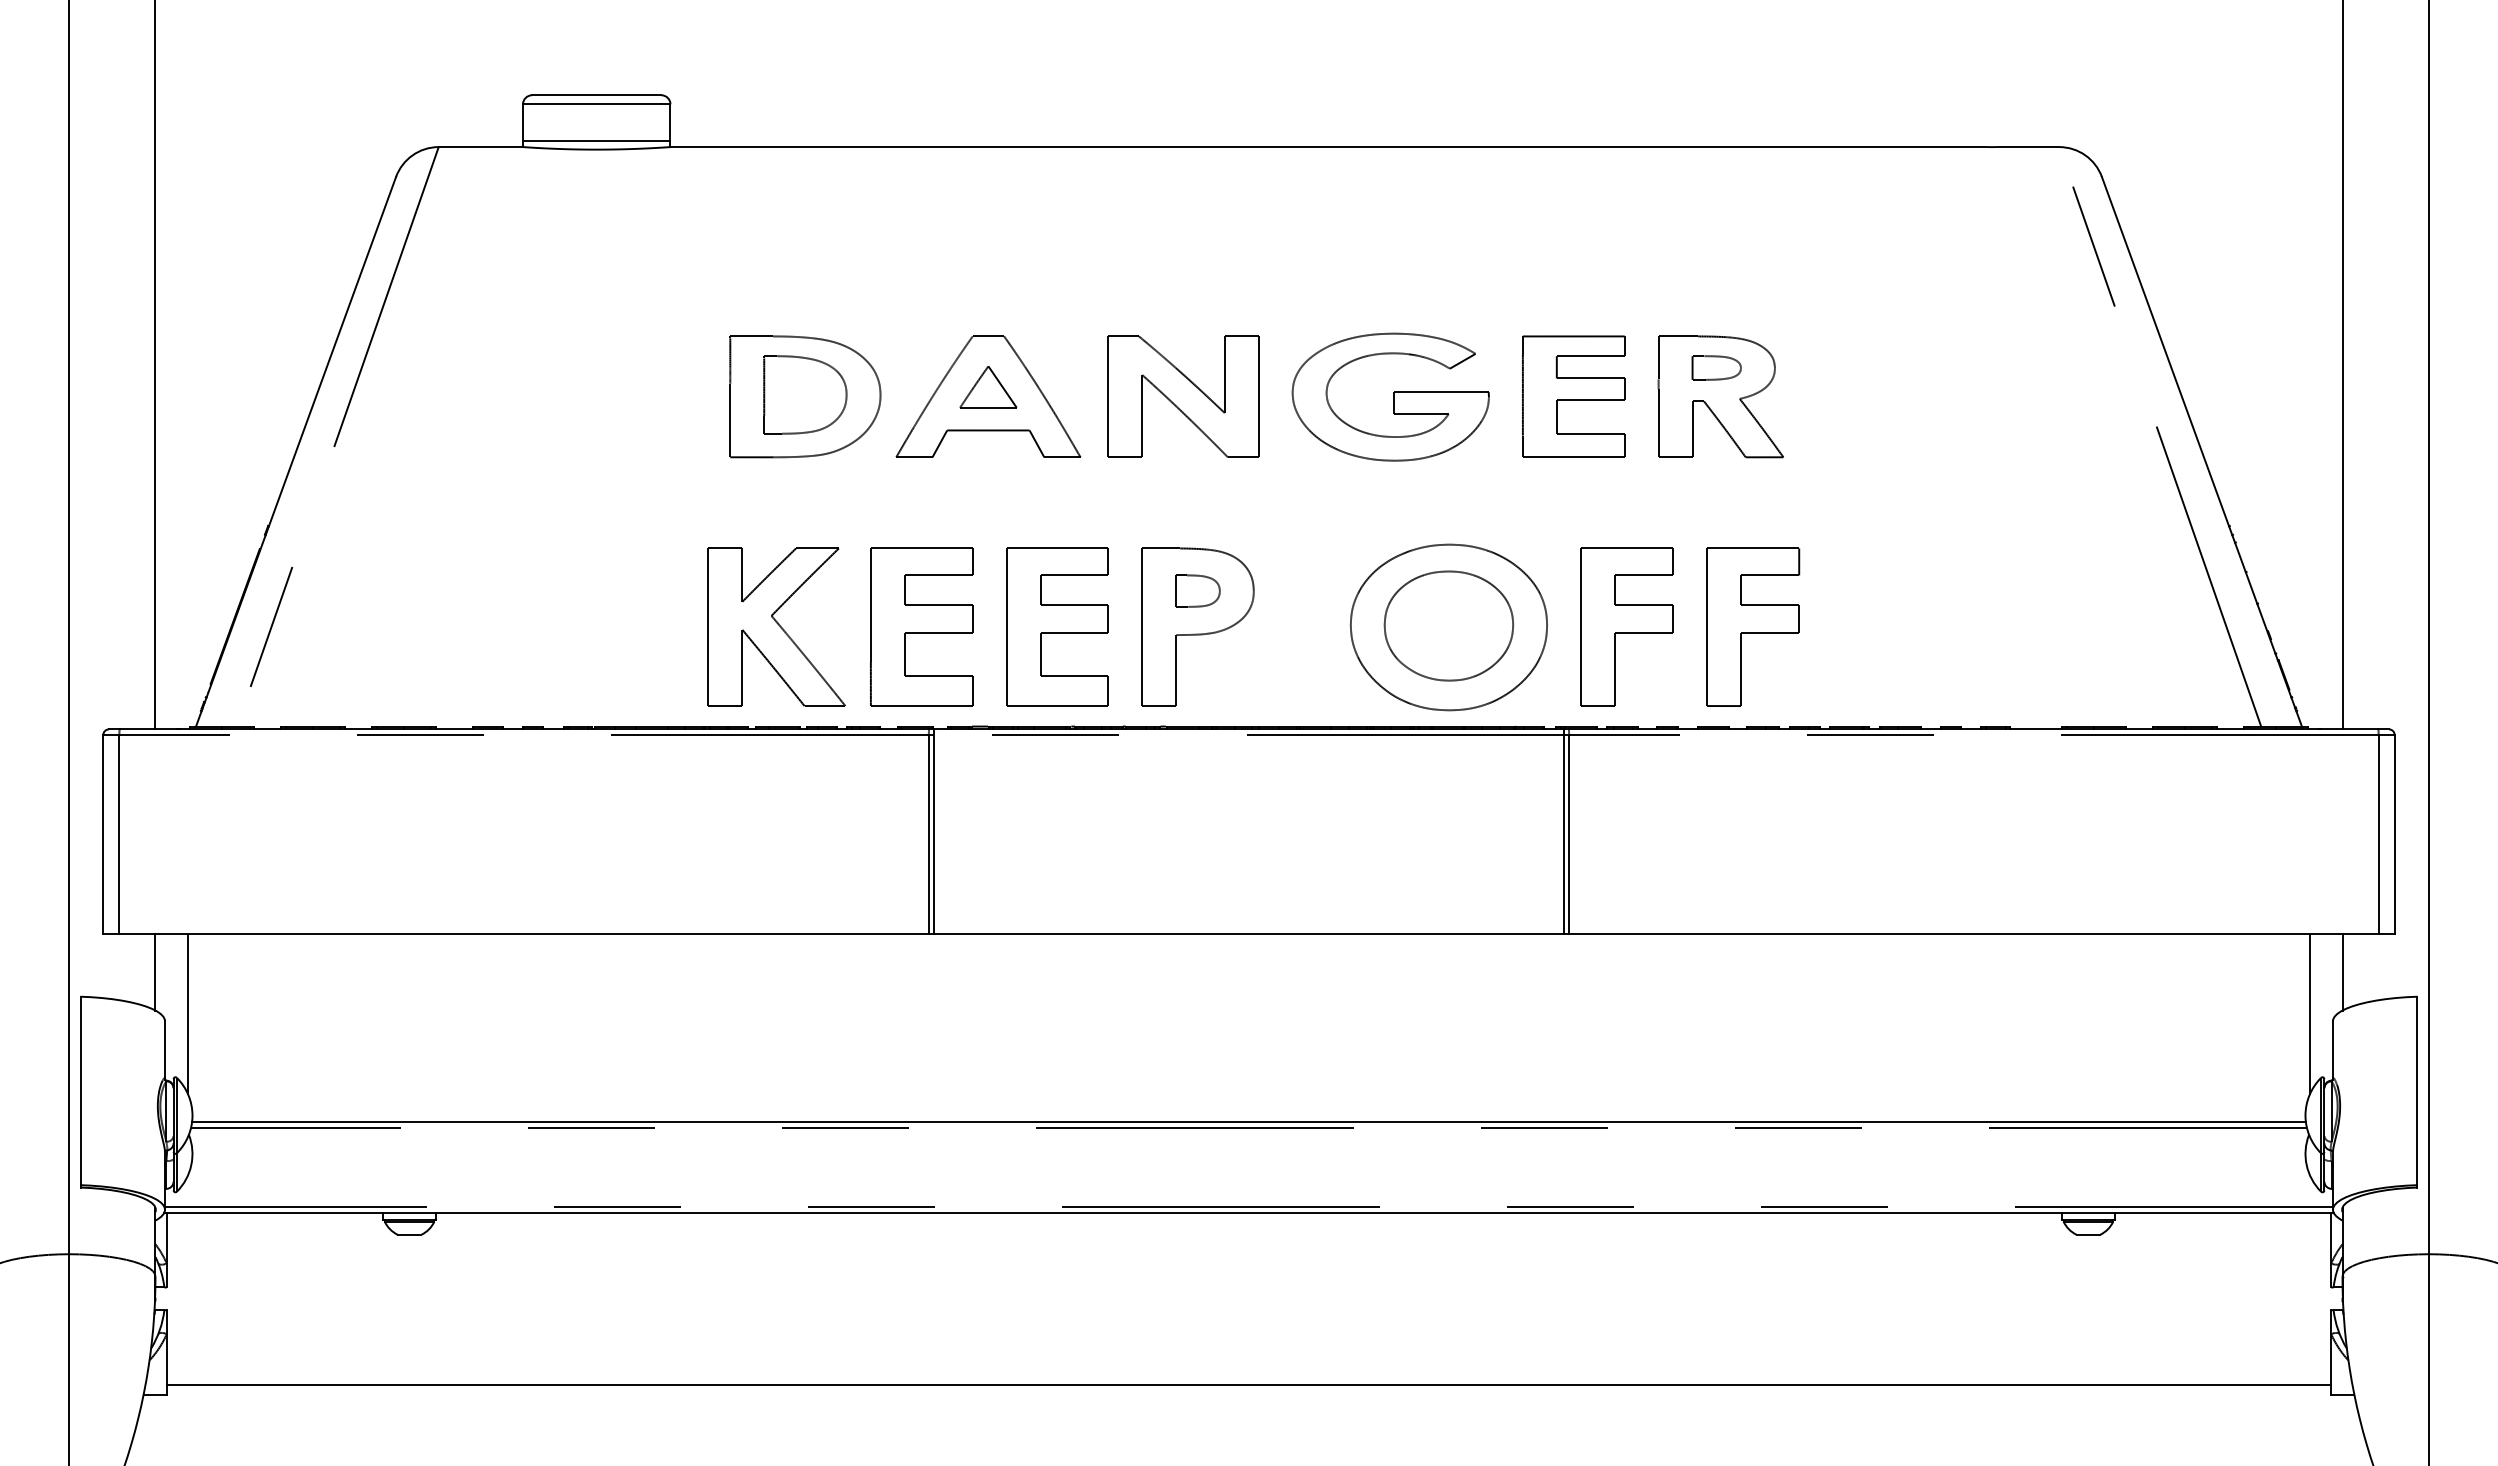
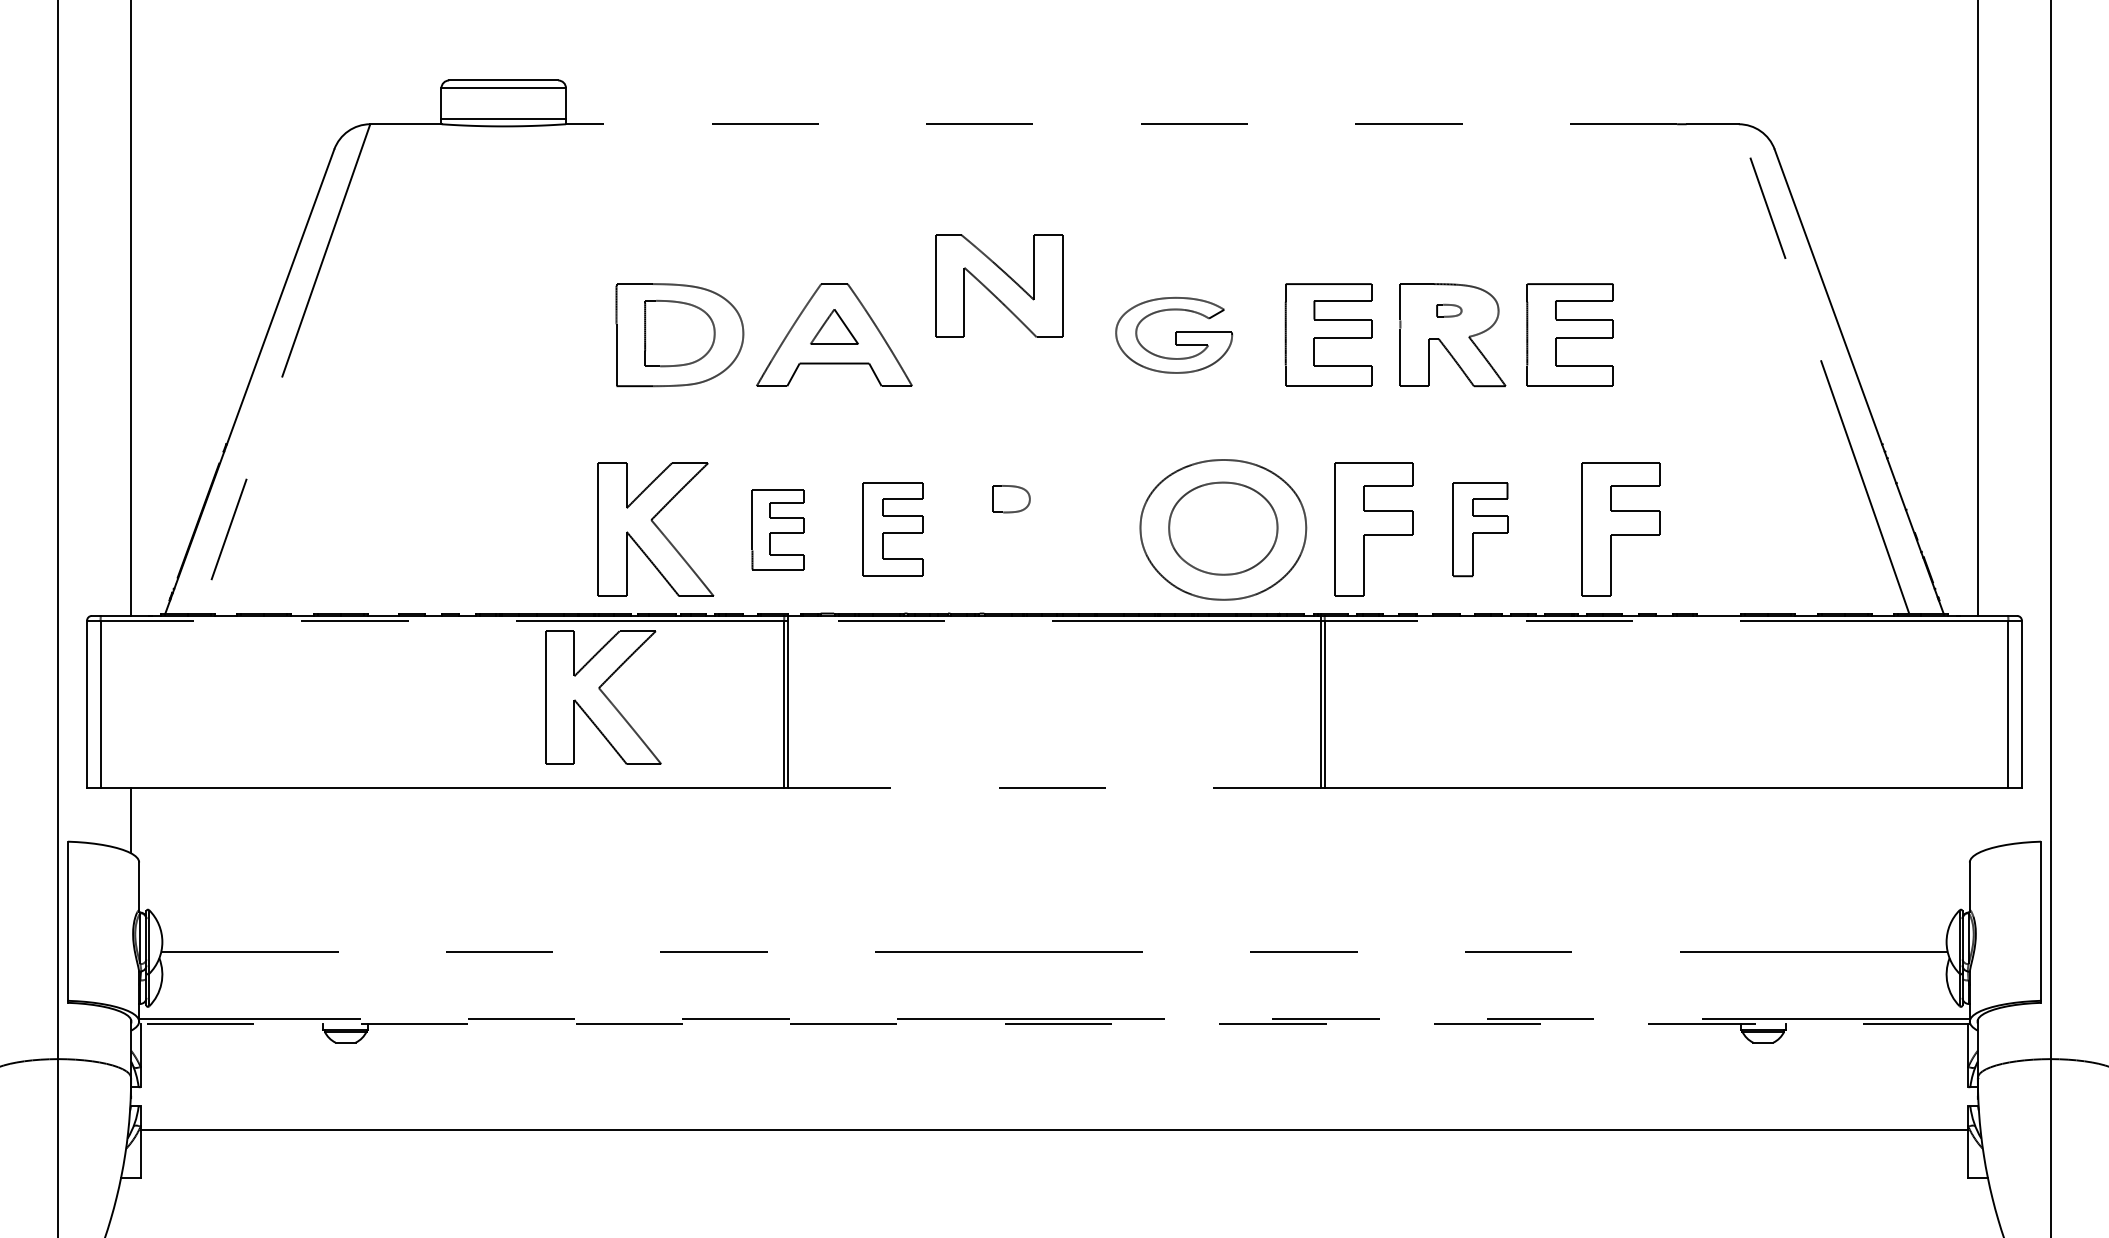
line: (1328, 147) -> (1121, 124), solid -> dashed
part: (1716, 367) -> (1449, 310), size x0.6
part: (1183, 396) -> (999, 285), moved
part: (1390, 396) -> (1173, 334), size x0.7
part: (1859, 396) -> (1570, 334), added
part: (921, 626) -> (777, 529), size x0.6
part: (1057, 626) -> (892, 529), size x0.7
part: (1197, 626) -> (1011, 529), removed
part: (1753, 626) -> (1480, 529), size x0.7
part: (1919, 626) -> (1620, 529), added
part: (714, 825) -> (603, 697), added
line: (1248, 933) -> (1054, 788), solid -> dashed
line: (2342, 971) -> (1977, 820), removed
line: (188, 1013) -> (159, 855), removed
line: (2309, 1013) -> (1949, 855), removed
line: (1248, 1121) -> (1054, 947), removed
line: (1248, 1212) -> (1054, 1023), solid -> dashed
line: (1248, 1385) -> (1054, 1130), moved

